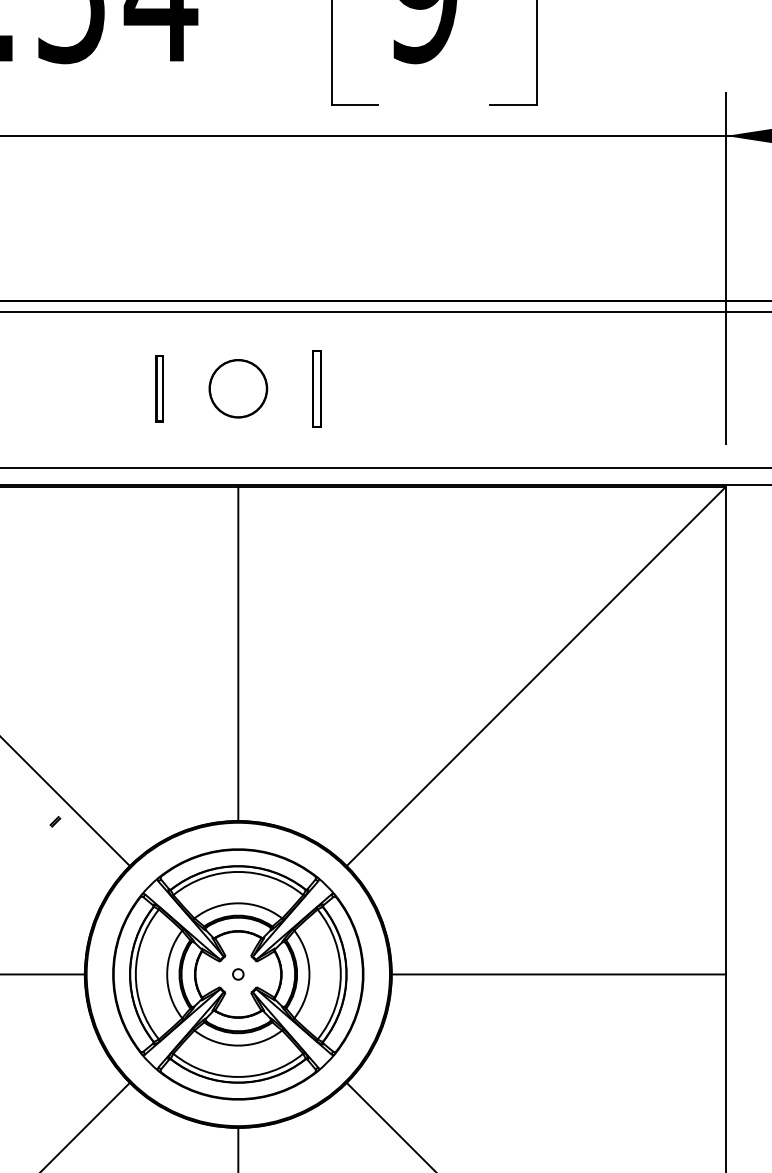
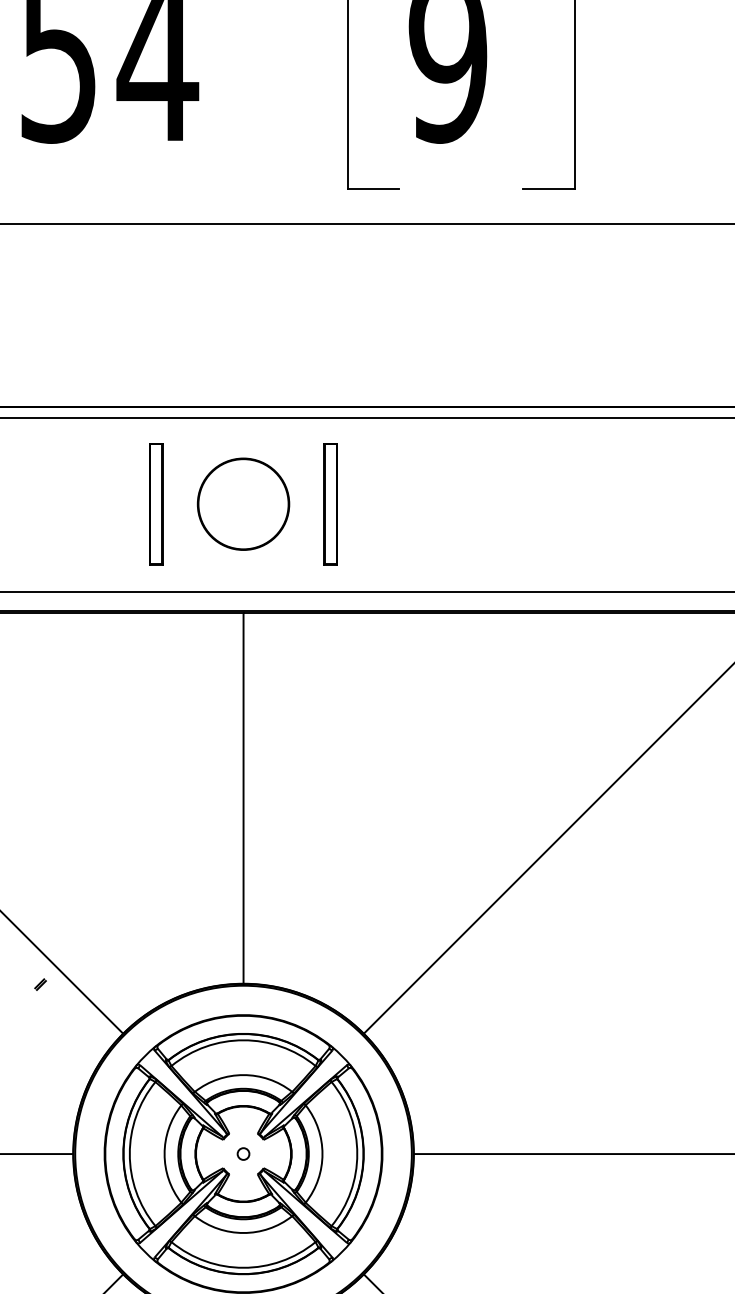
part: (159, 388) -> (156, 503), size x1.67
circle: (238, 388) -> (243, 503), size x1.43
part: (316, 388) -> (330, 503), size x1.43

